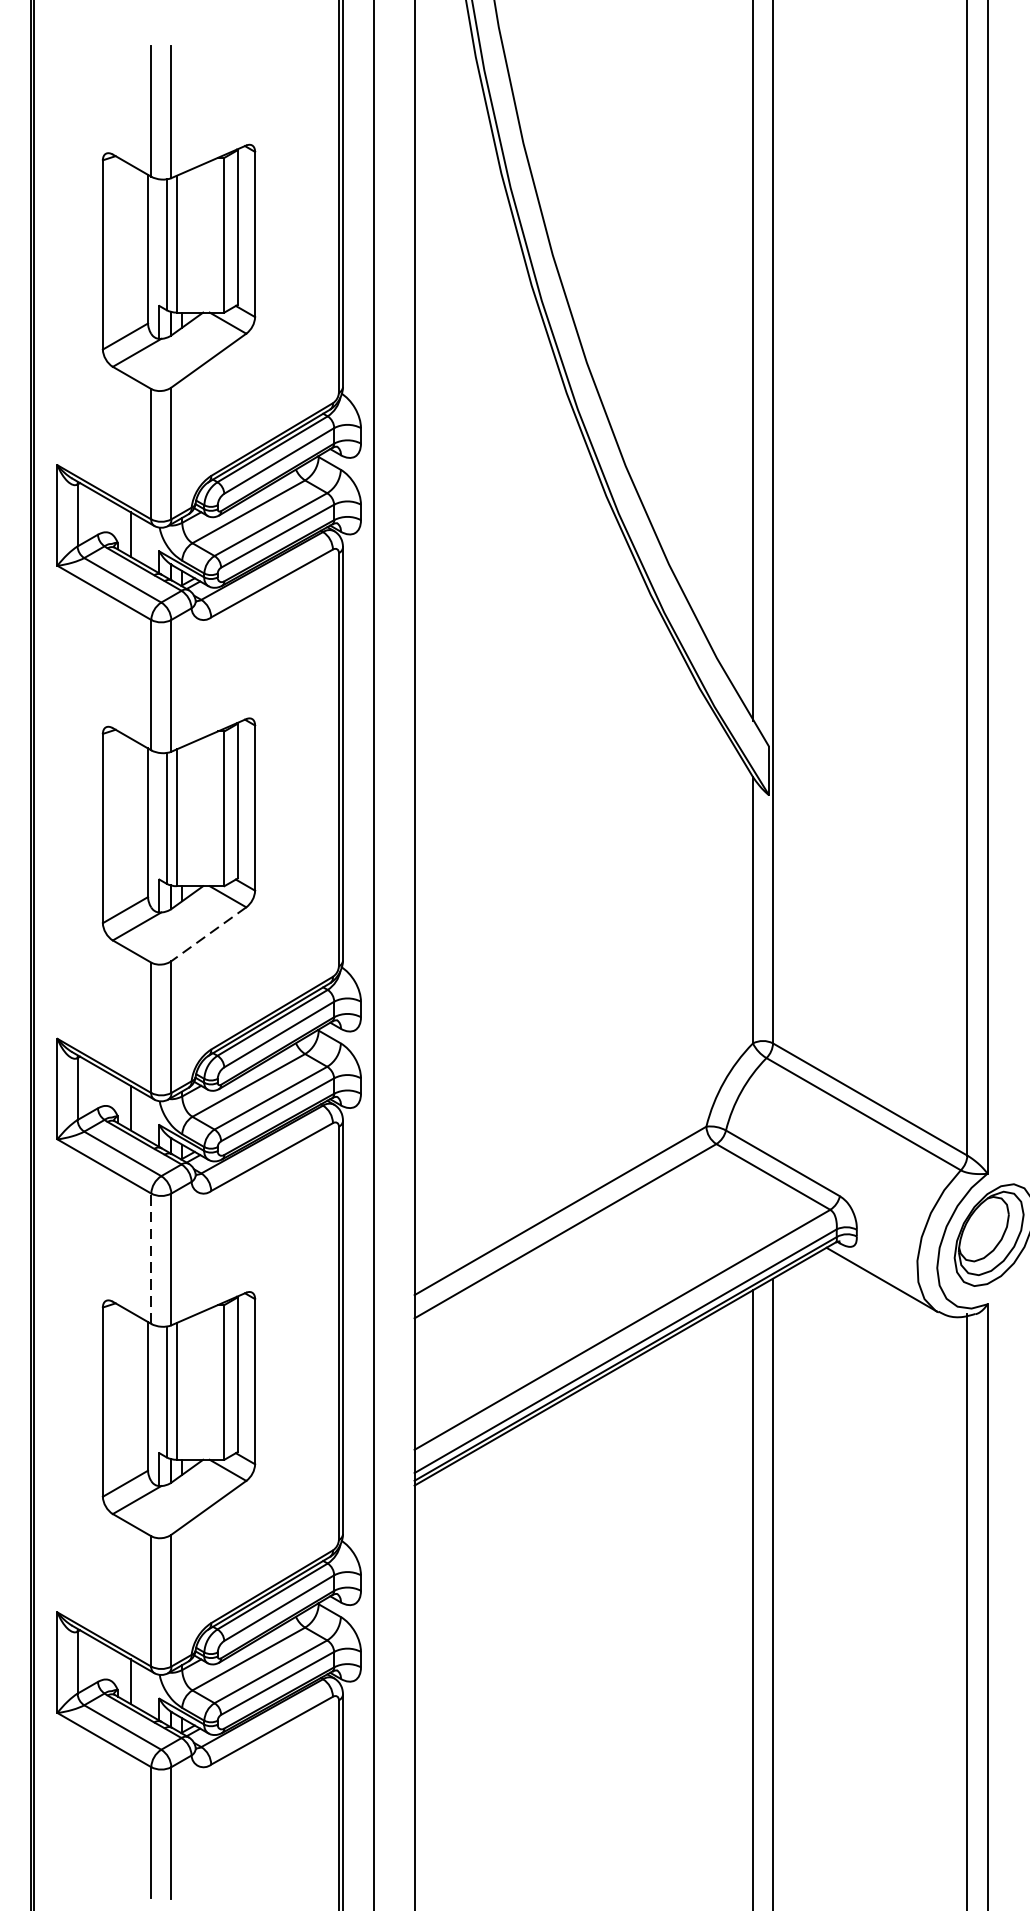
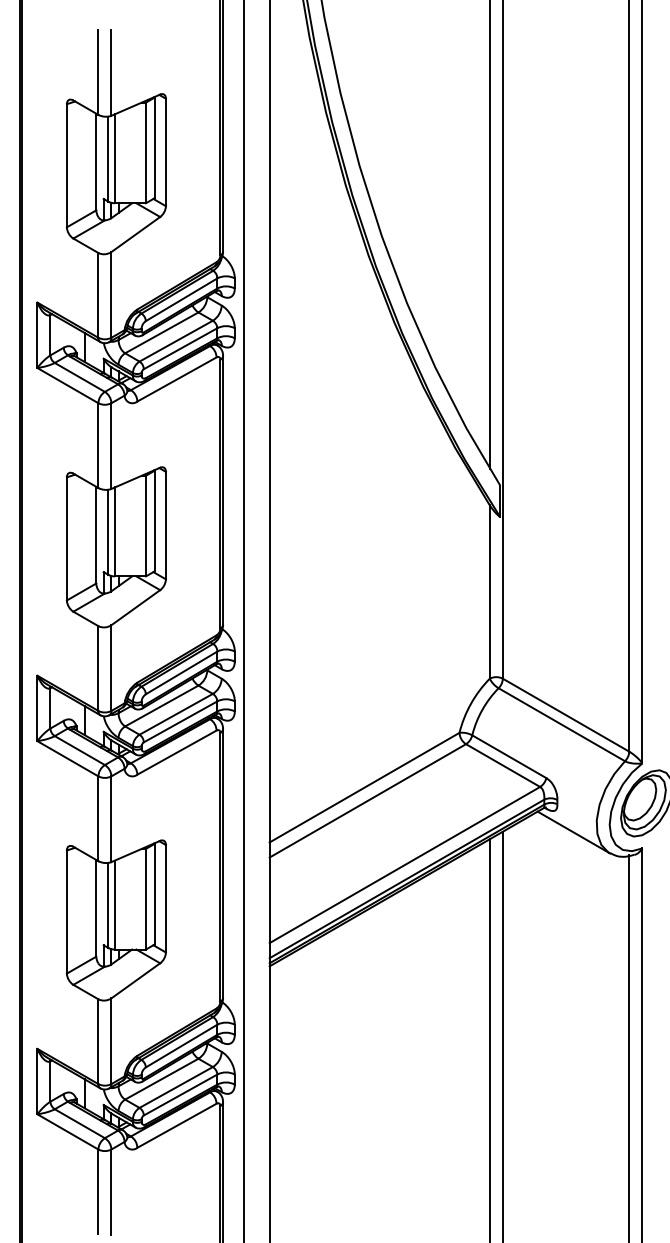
line: (208, 933) -> (135, 607), dashed -> solid
line: (151, 1258) -> (98, 818), dashed -> solid

